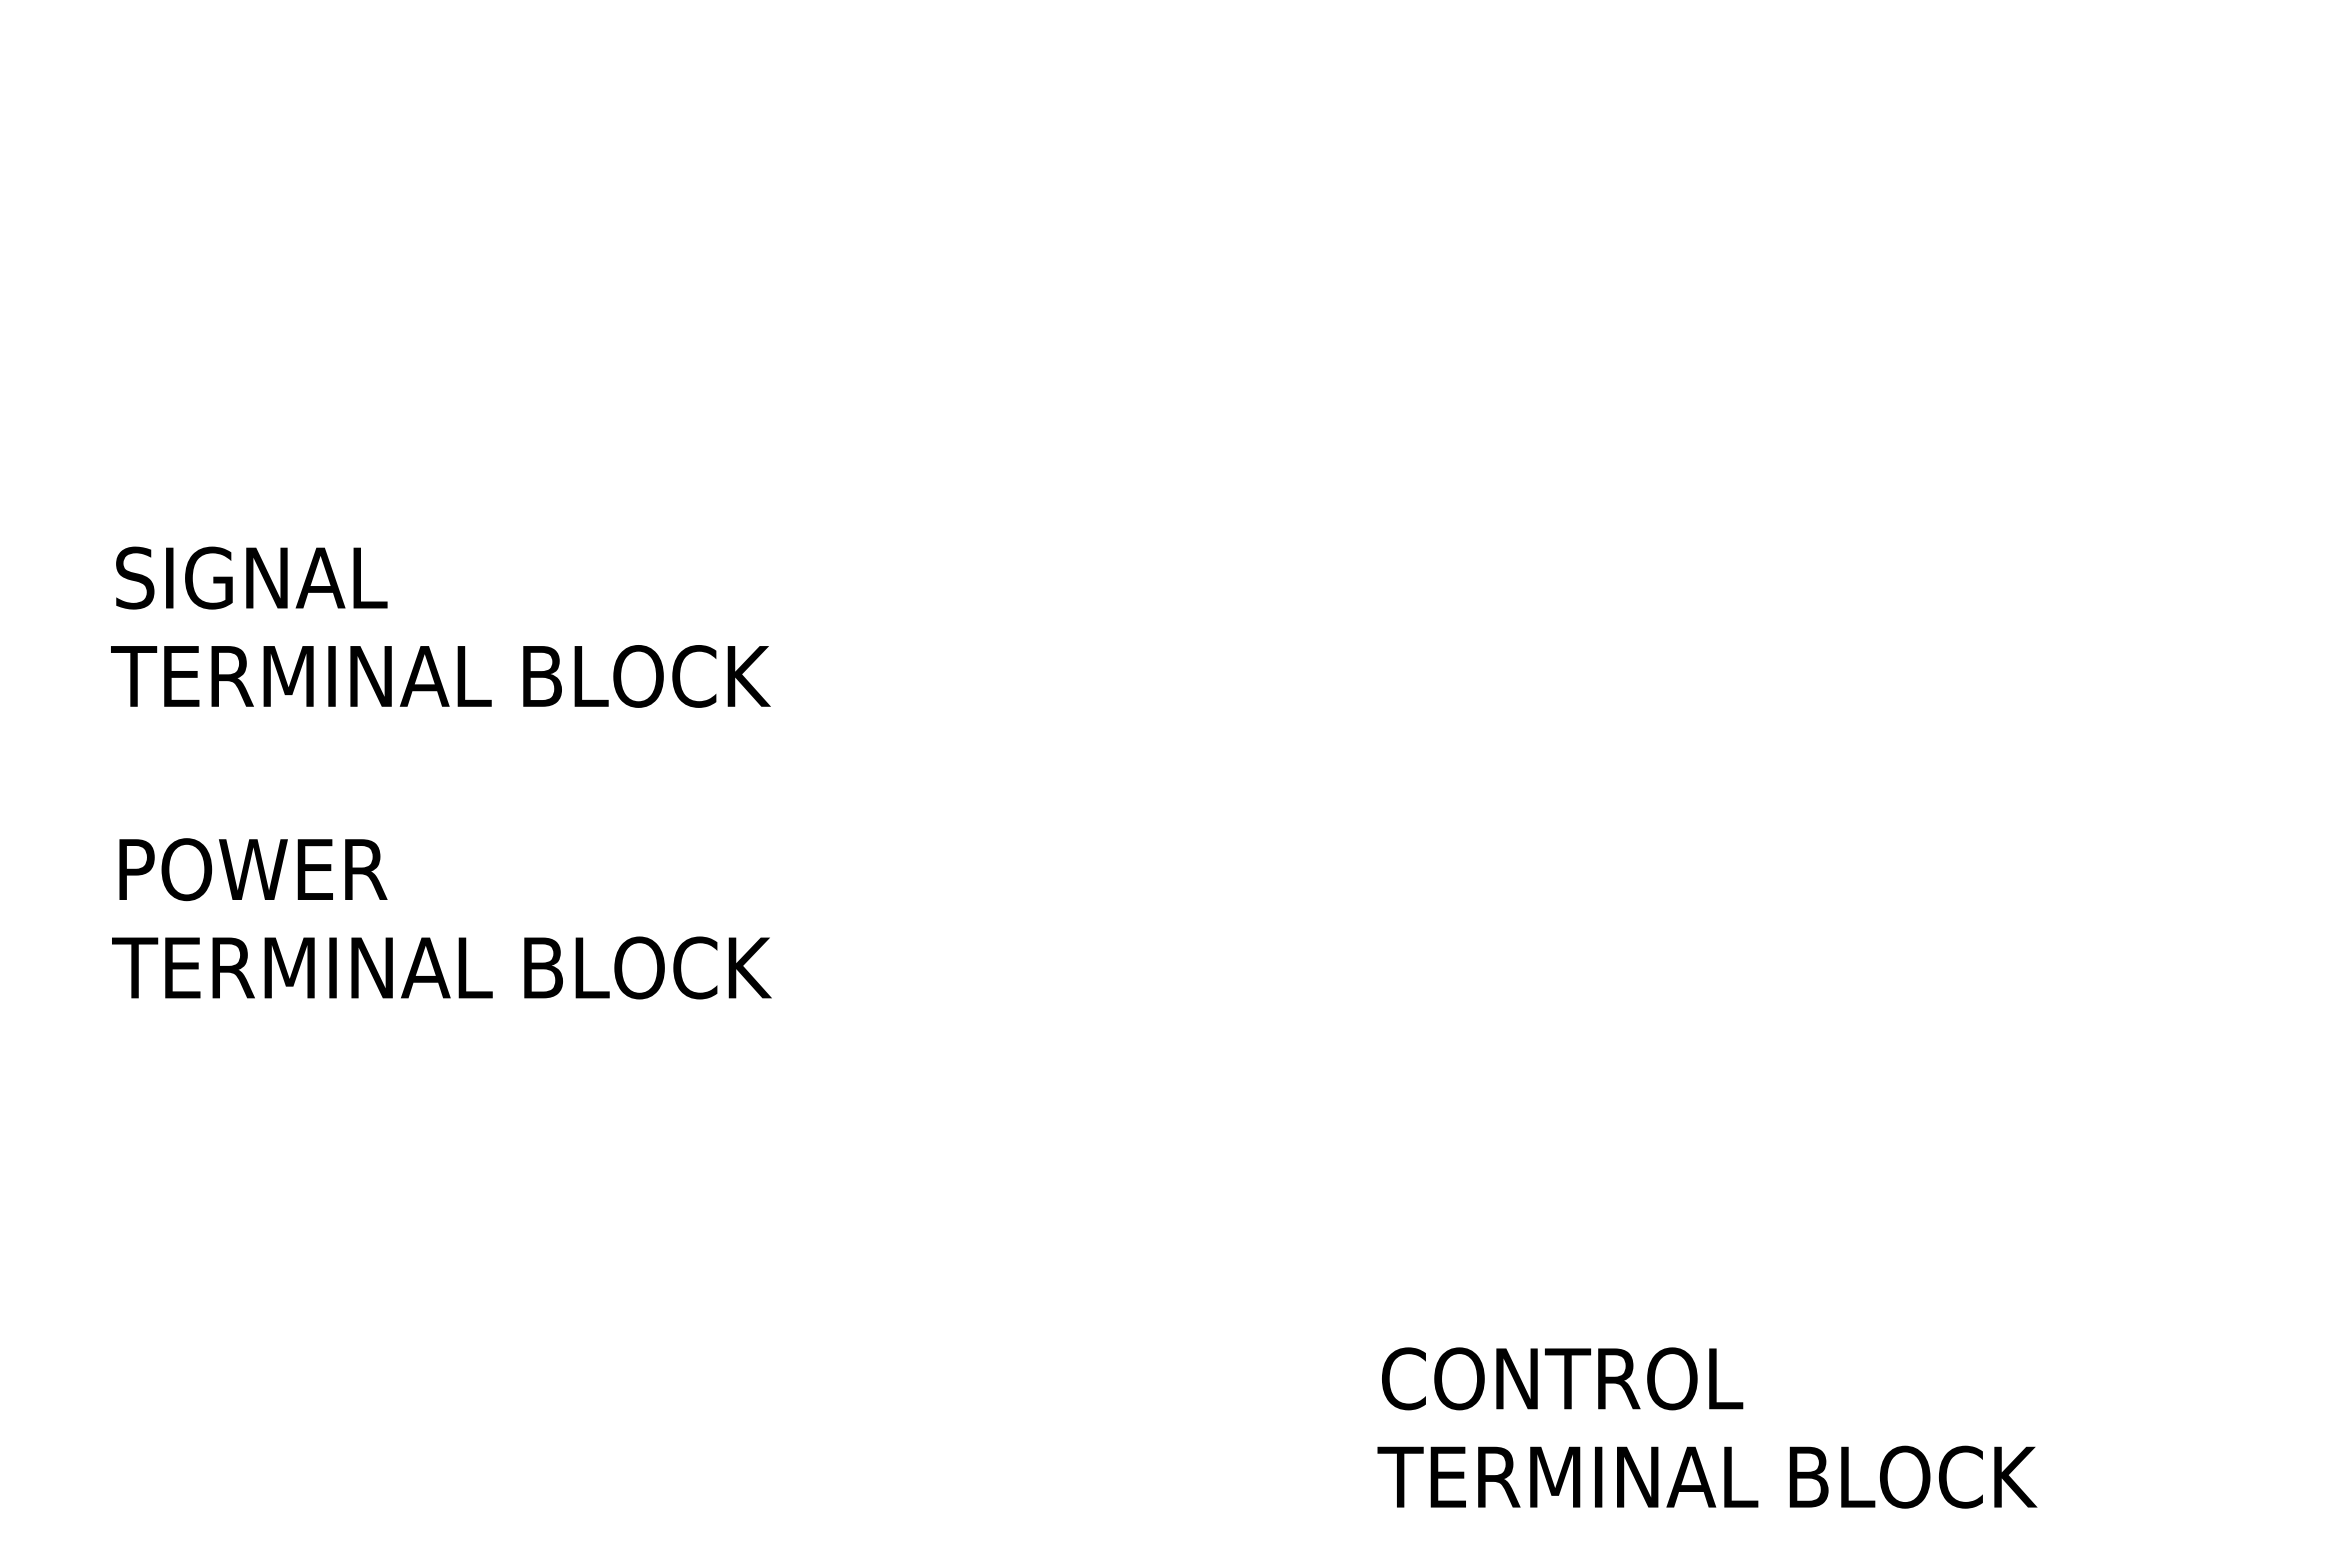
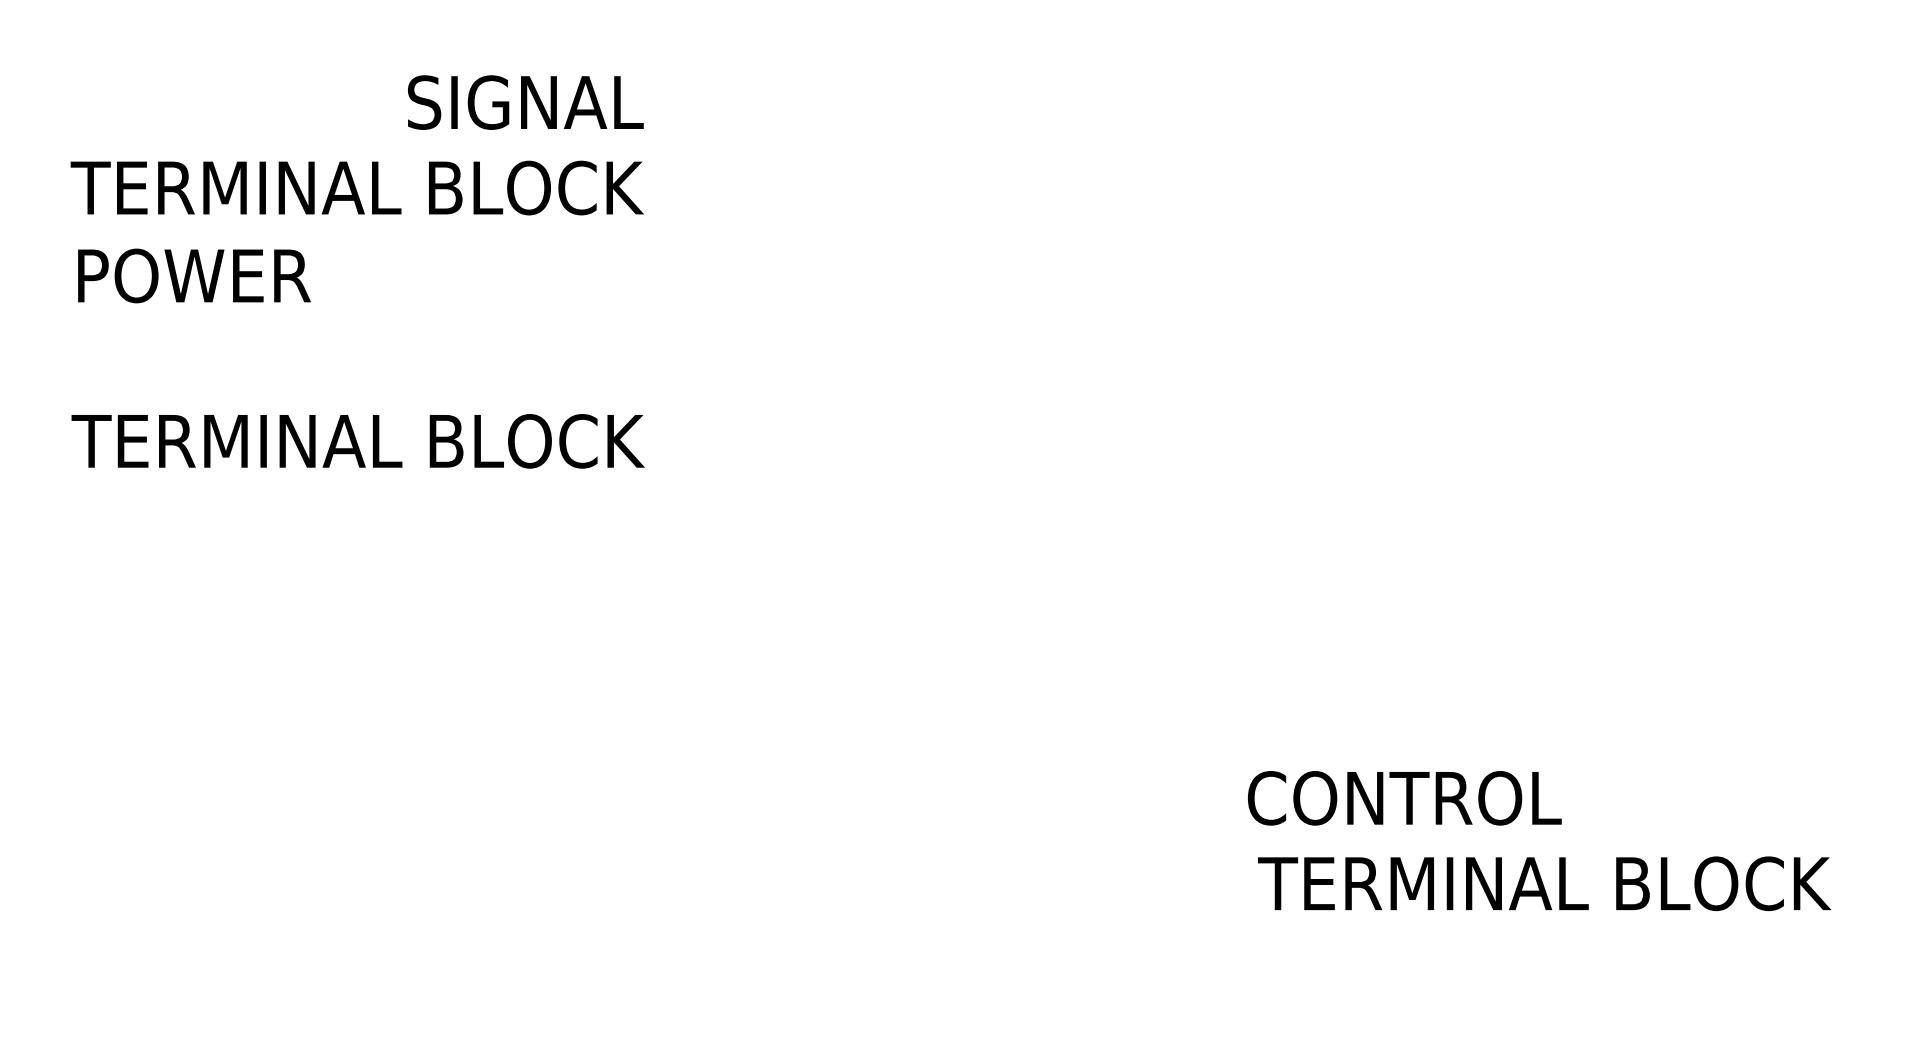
text: (251, 577) -> (525, 102), moved
text: (253, 869) -> (194, 275), moved
text: (1562, 1378) -> (1404, 798), moved
text: (1707, 1476) -> (1544, 883), moved

